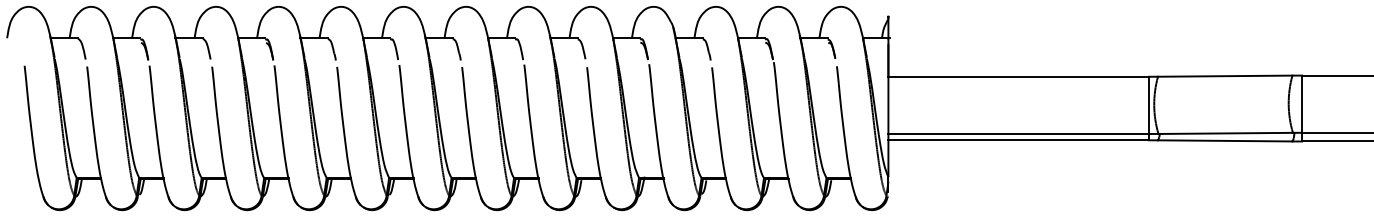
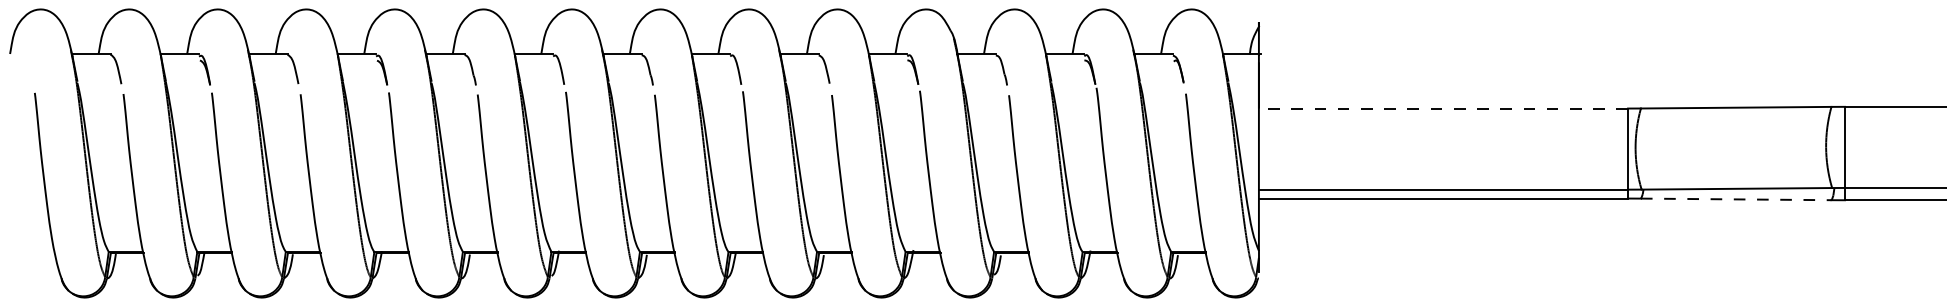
line: (1018, 76) -> (1443, 108), solid -> dashed
line: (1225, 140) -> (1736, 199), solid -> dashed

